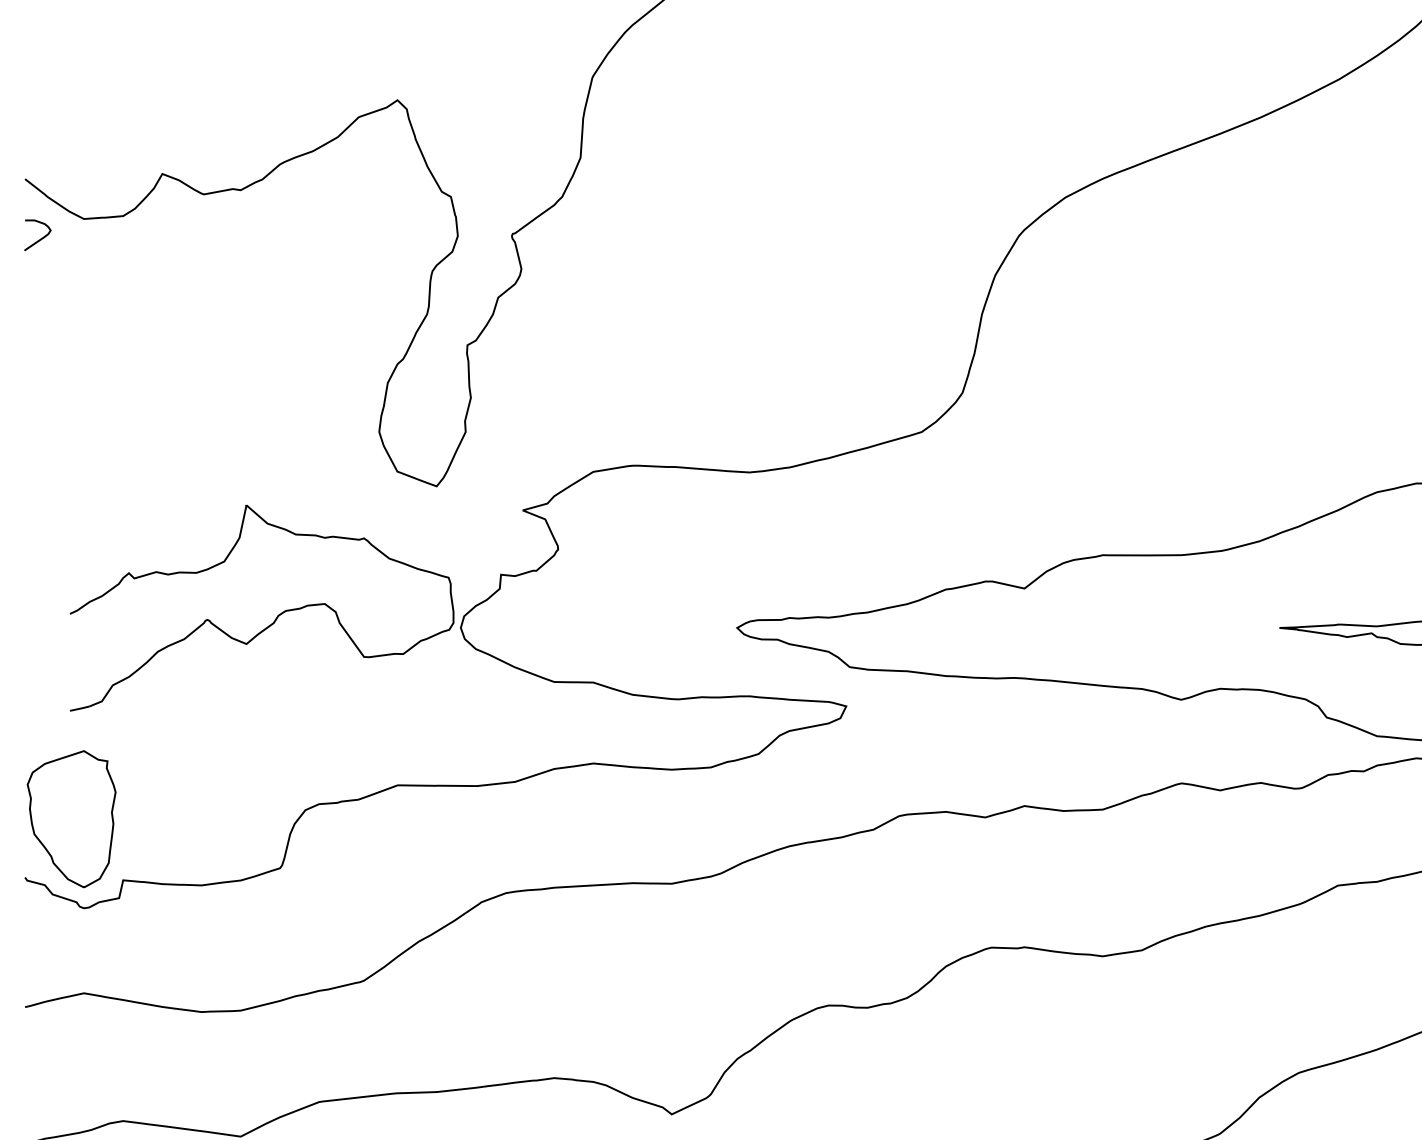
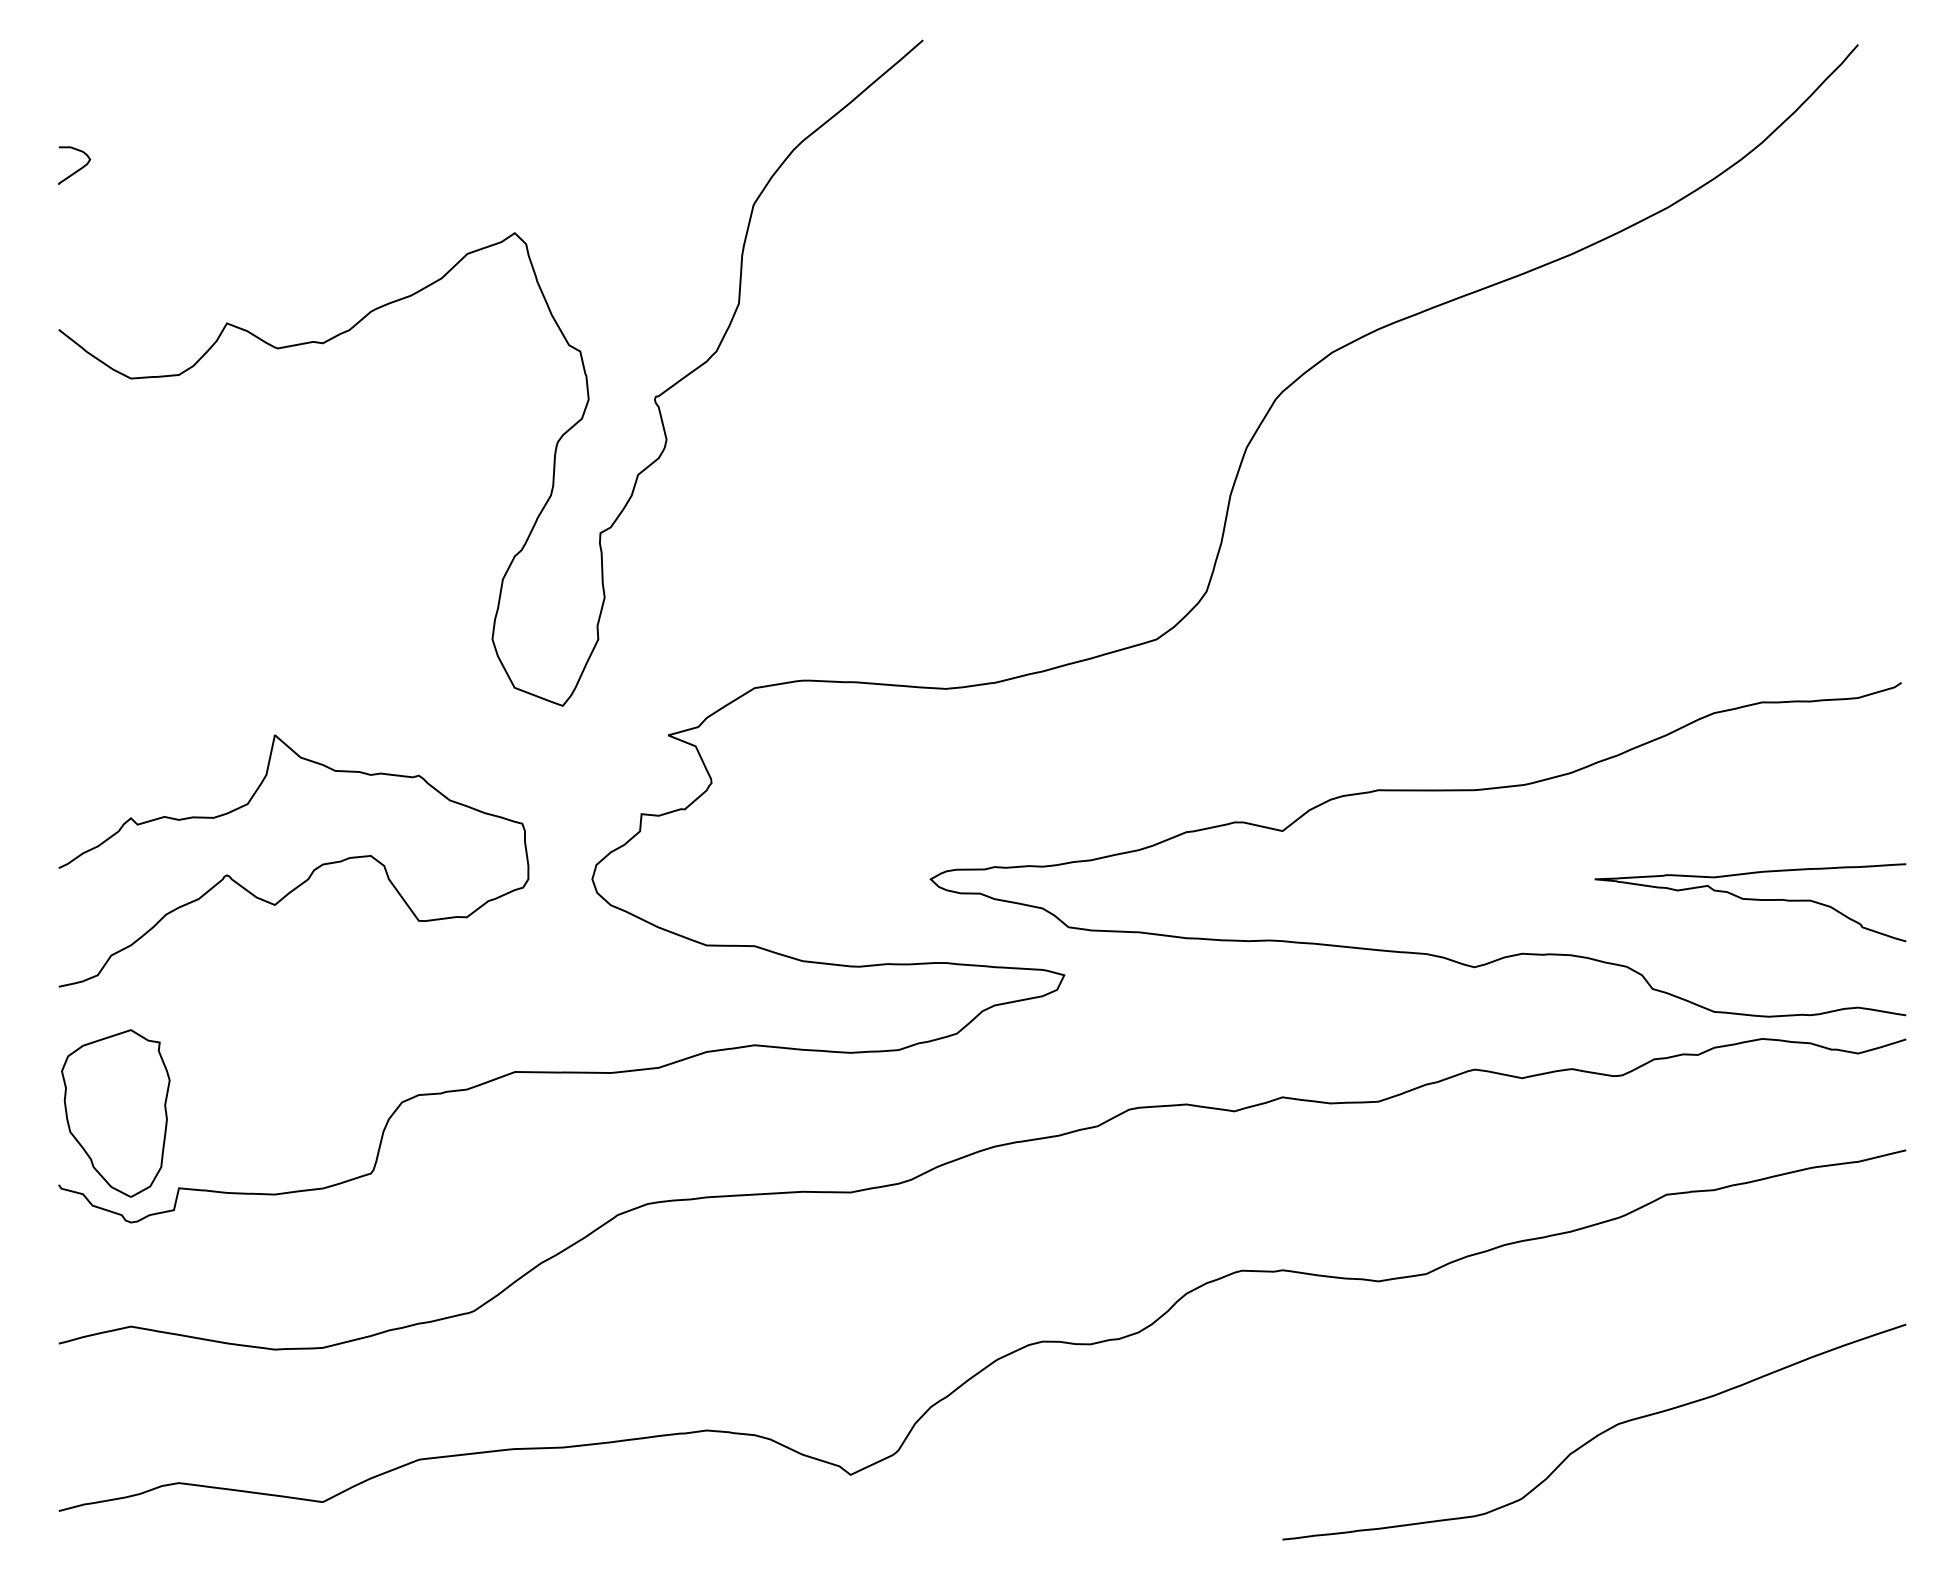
curve: (39, 239) -> (76, 170), moved
part: (275, 618) -> (310, 873), moved

